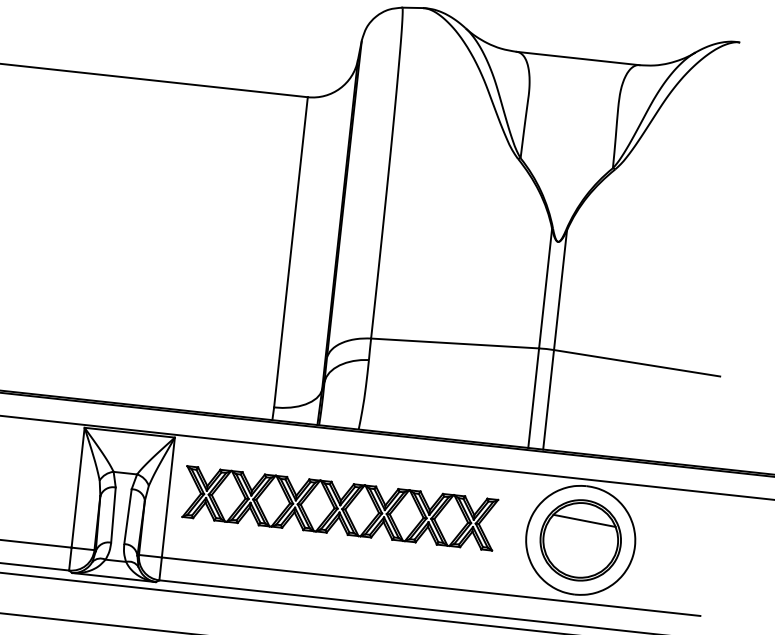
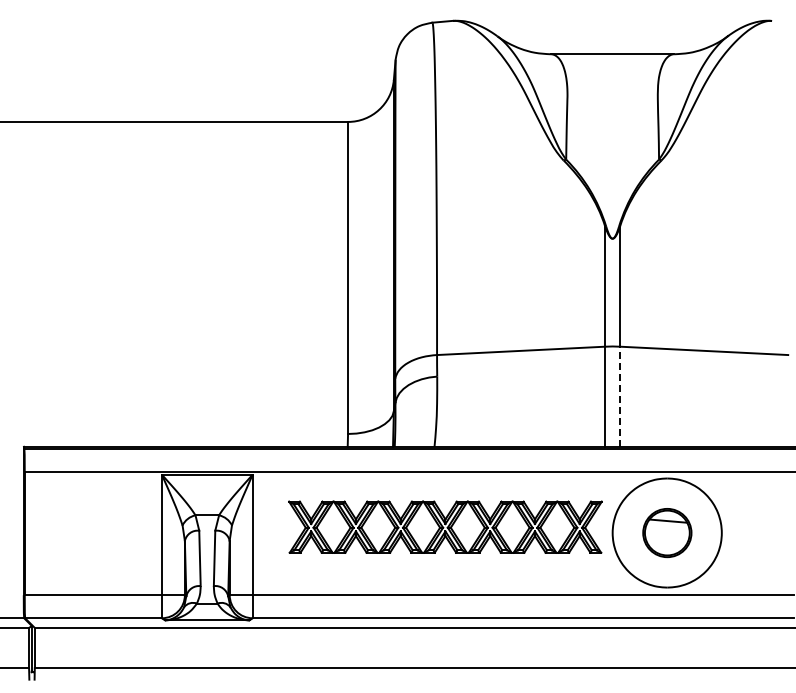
line: (549, 399) -> (620, 396), solid -> dashed
part: (340, 507) -> (445, 526), moved
part: (581, 539) -> (667, 532), size x0.6

